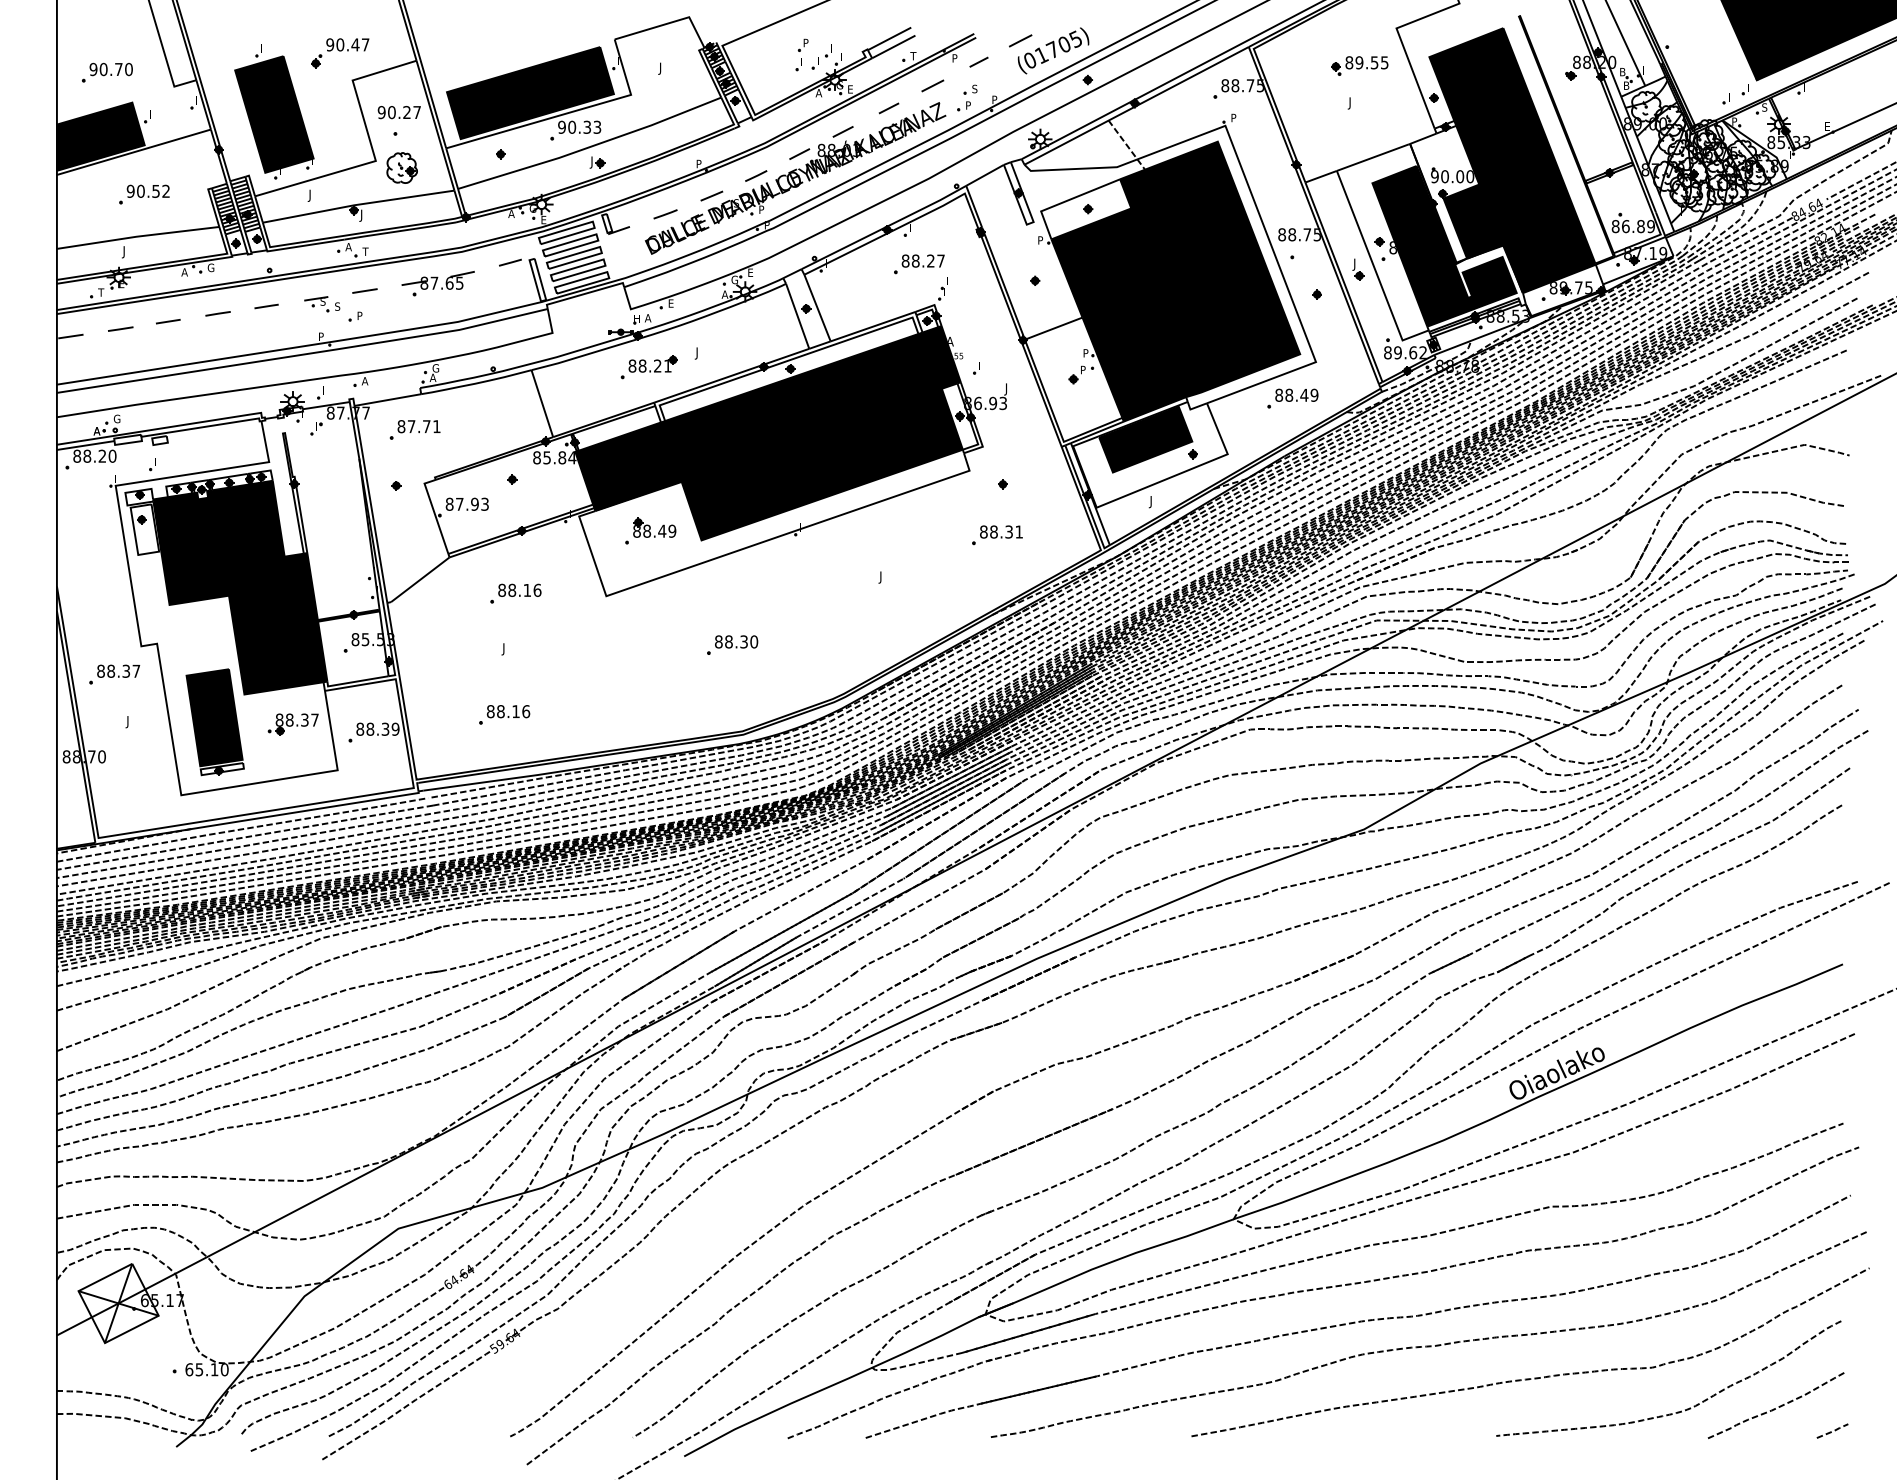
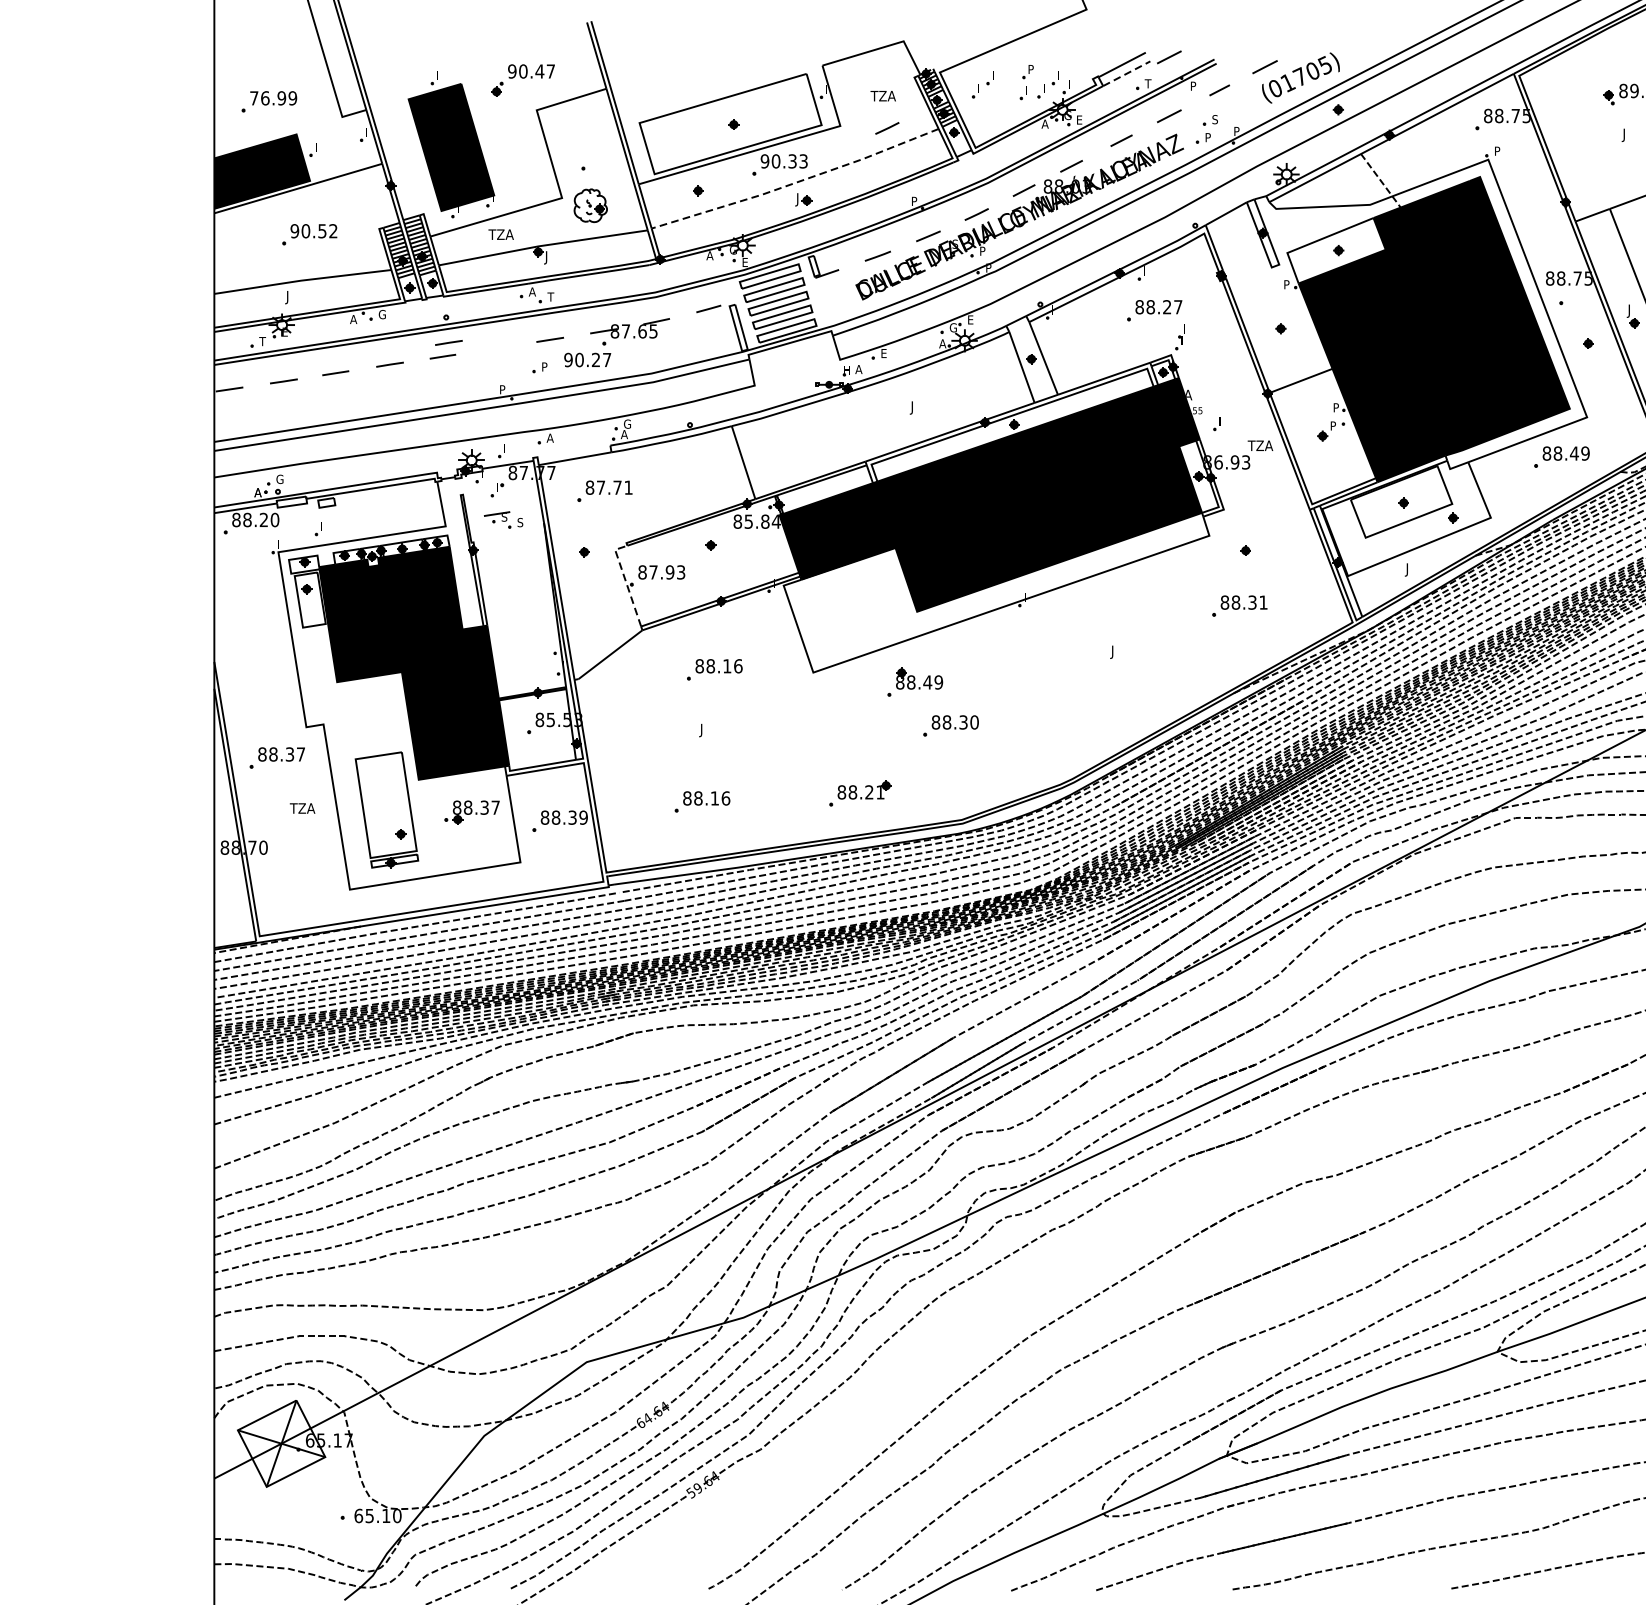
line: (932, 31) -> (1168, 56), added
line: (894, 46) -> (1127, 73), solid -> dashed
part: (761, 56) -> (982, 84), added
text: (669, 68) -> (882, 97), J -> TZA
text: (110, 69) -> (272, 98), 90.70 -> 76.99
fill: (529, 93) -> (729, 124), removed
line: (674, 96) -> (887, 127), added
text: (398, 112) -> (586, 360), moved
line: (591, 146) -> (797, 182), solid -> dashed
text: (319, 195) -> (500, 235), J -> TZA
line: (271, 293) -> (448, 342), added
part: (322, 304) -> (503, 520), moved
part: (648, 367) -> (859, 793), moved
text: (1015, 389) -> (1259, 447), J -> TZA
fill: (1145, 439) -> (1401, 501), removed
line: (434, 512) -> (626, 581), solid -> dashed
part: (650, 530) -> (914, 681), moved
fill: (214, 717) -> (386, 804), removed
text: (137, 722) -> (302, 810), J -> TZA

